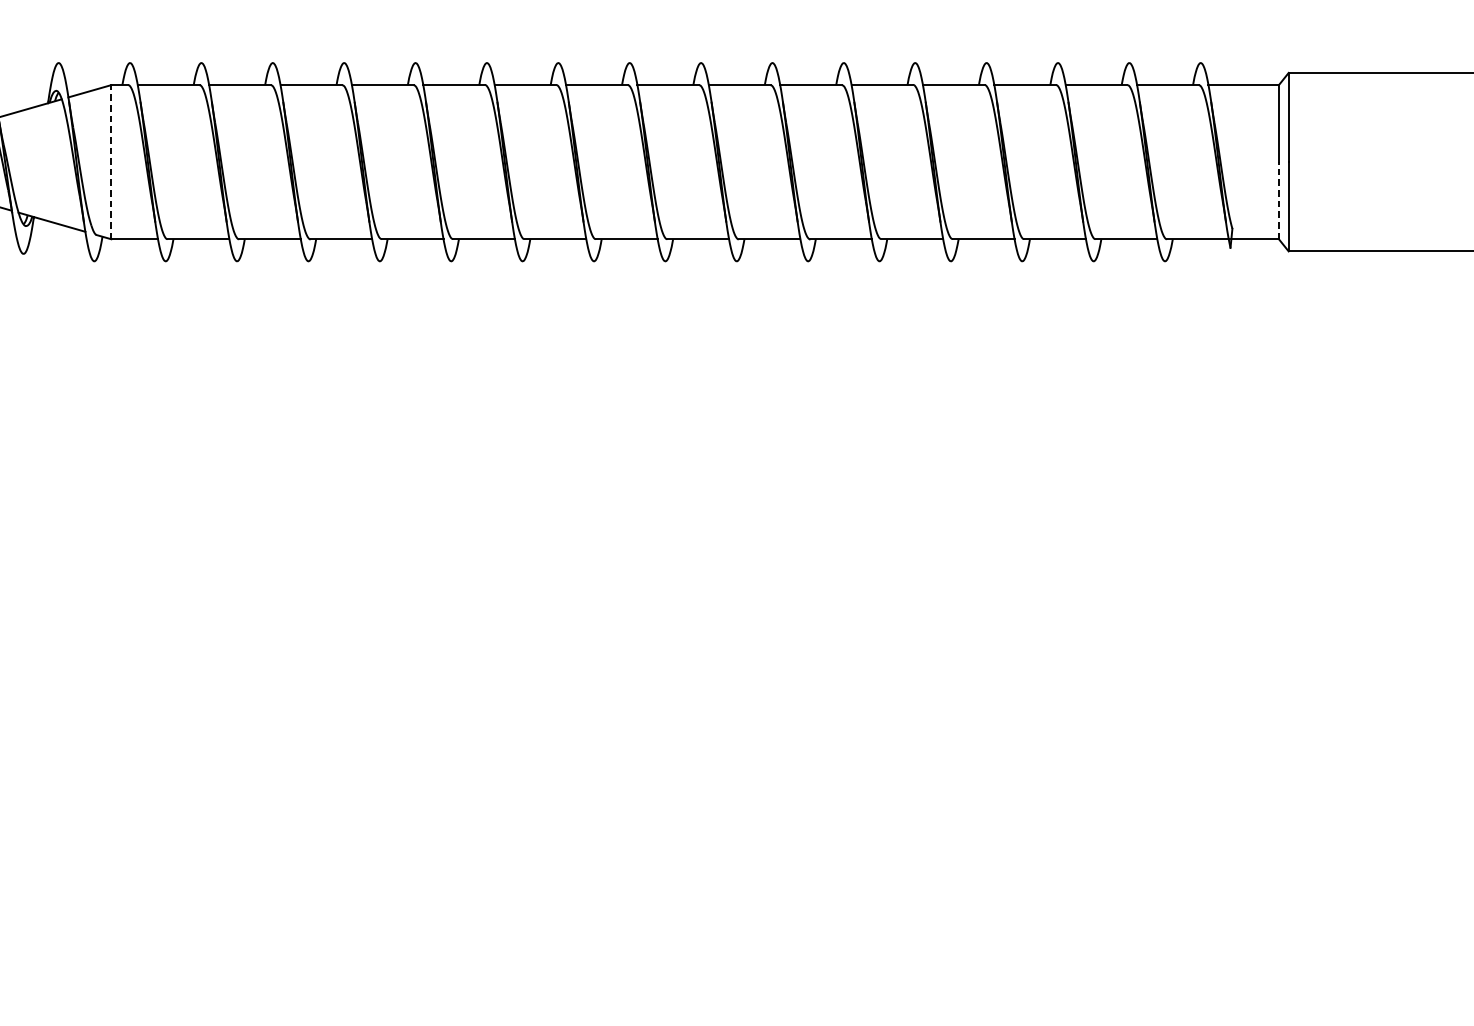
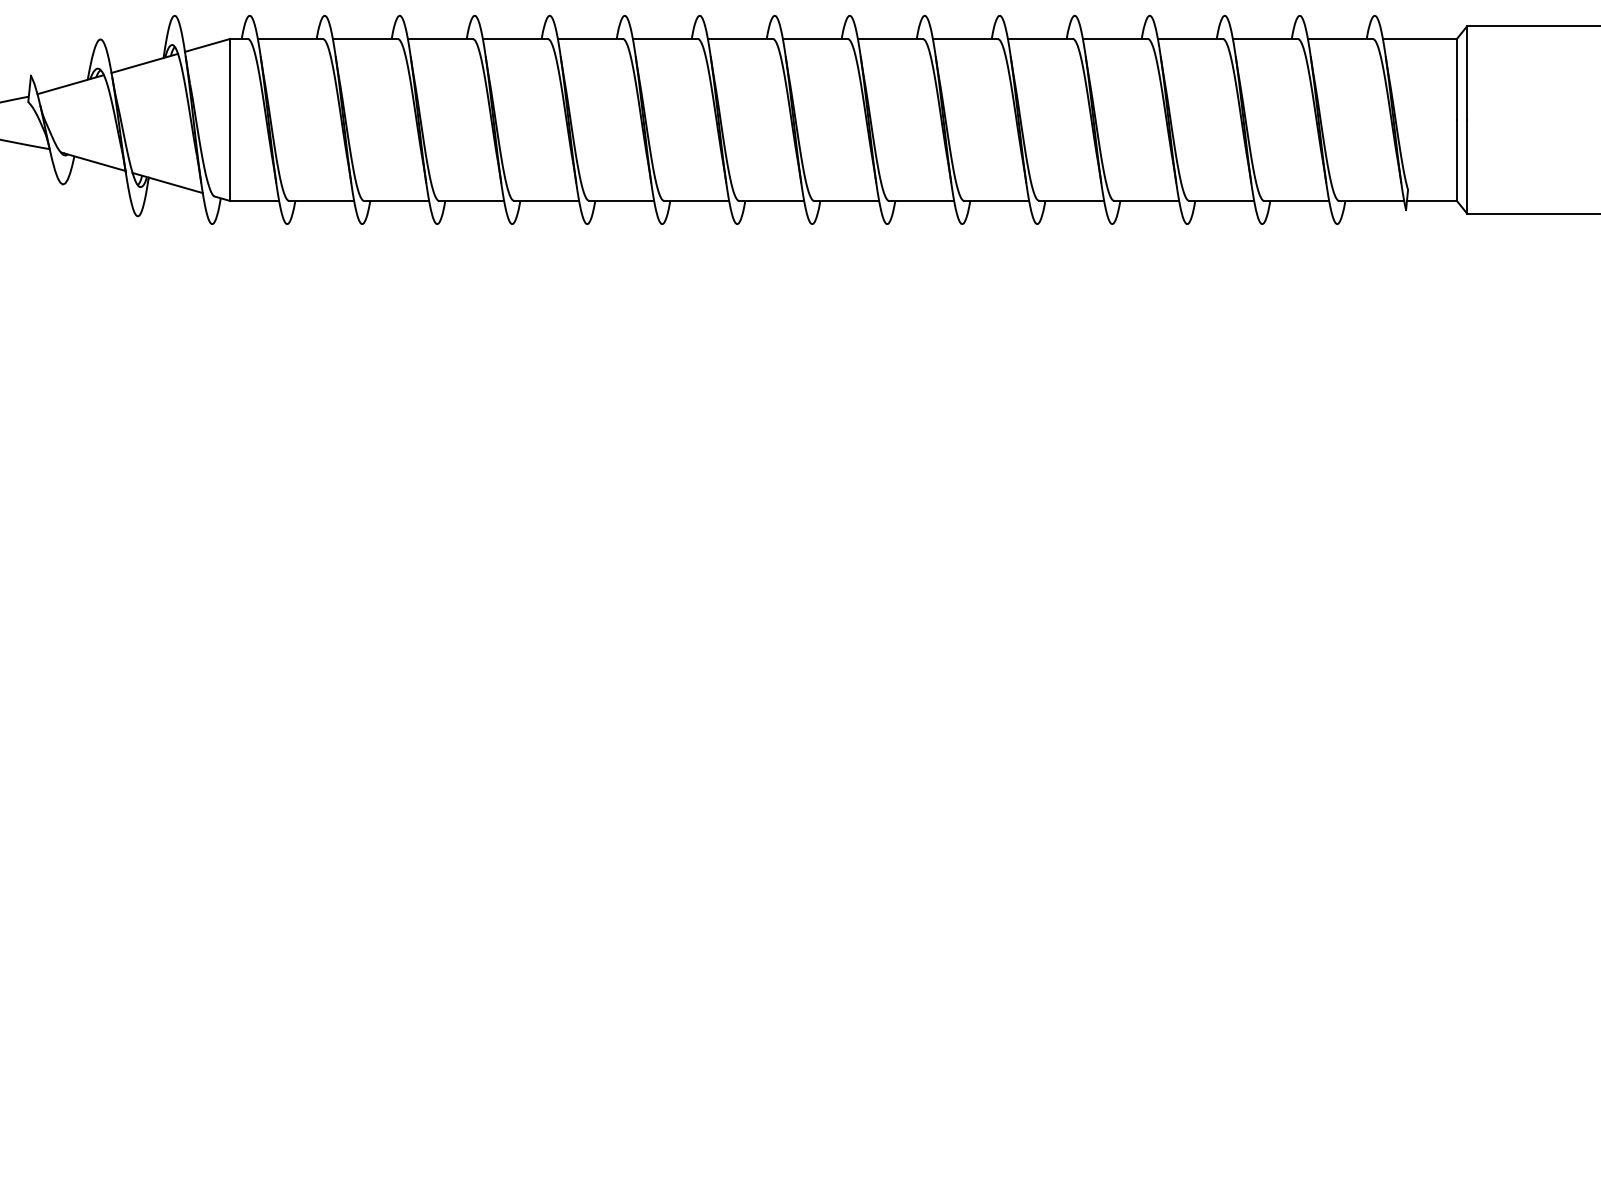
line: (111, 161) -> (230, 119), dashed -> solid
line: (1278, 200) -> (1456, 160), dashed -> solid

